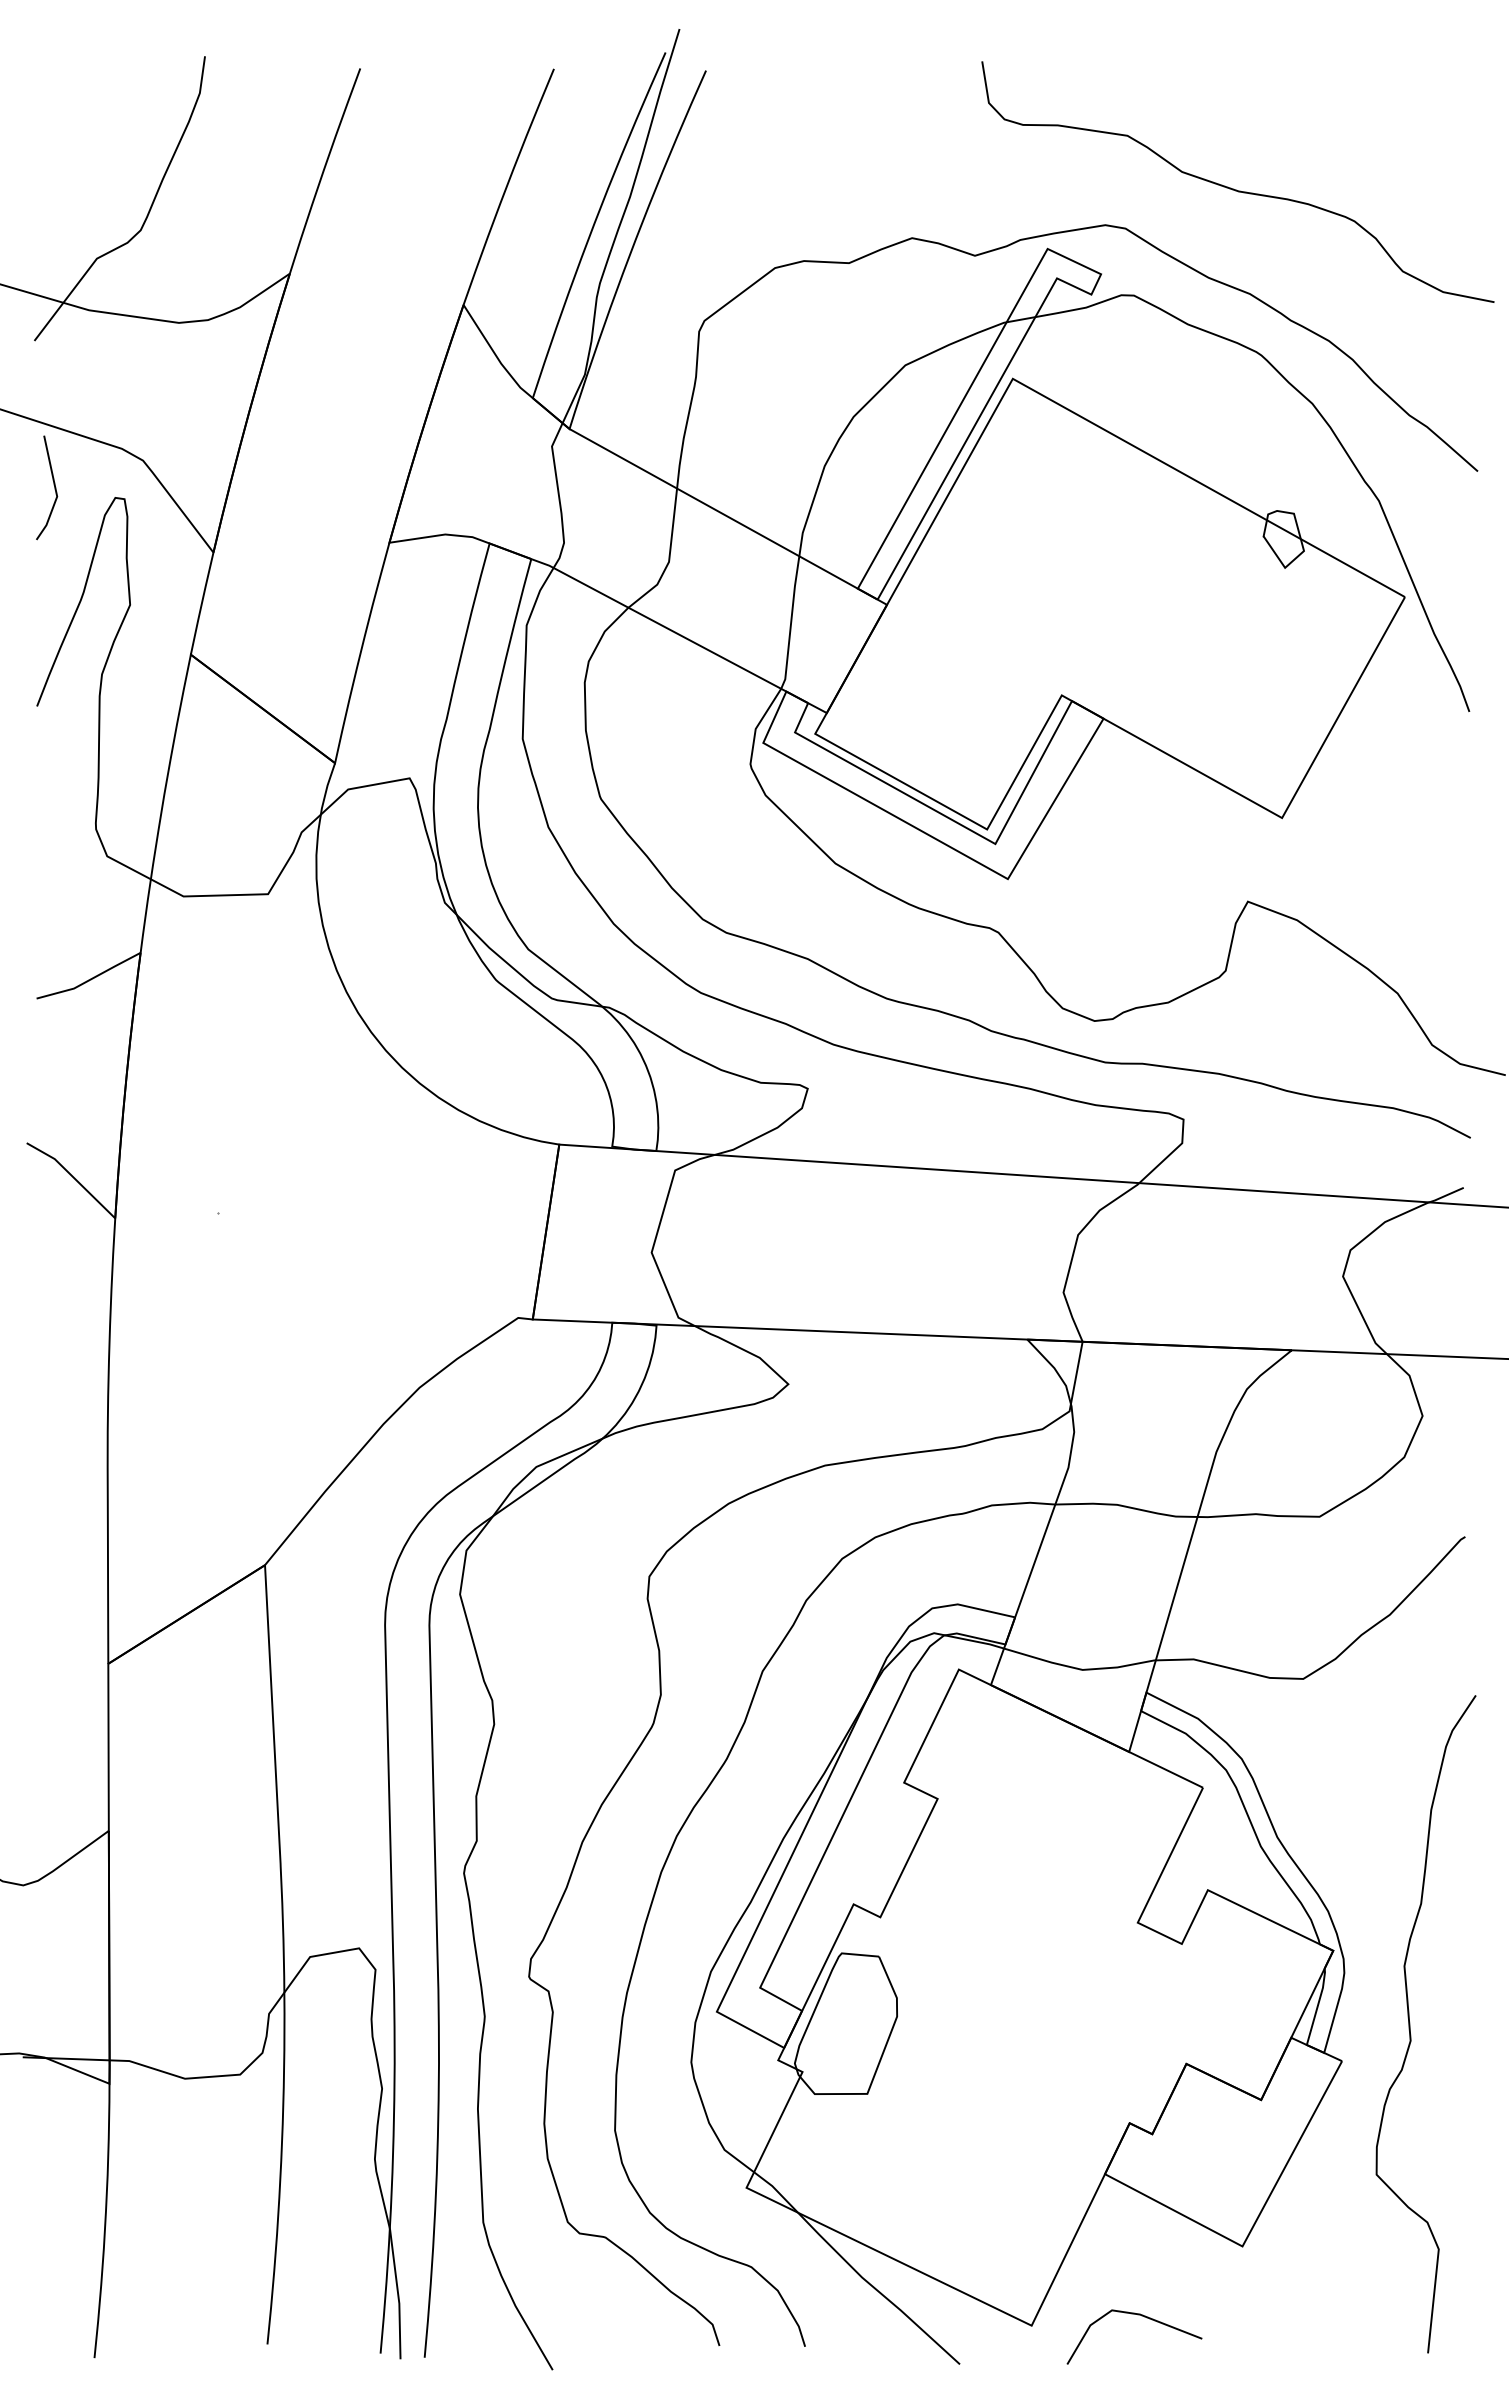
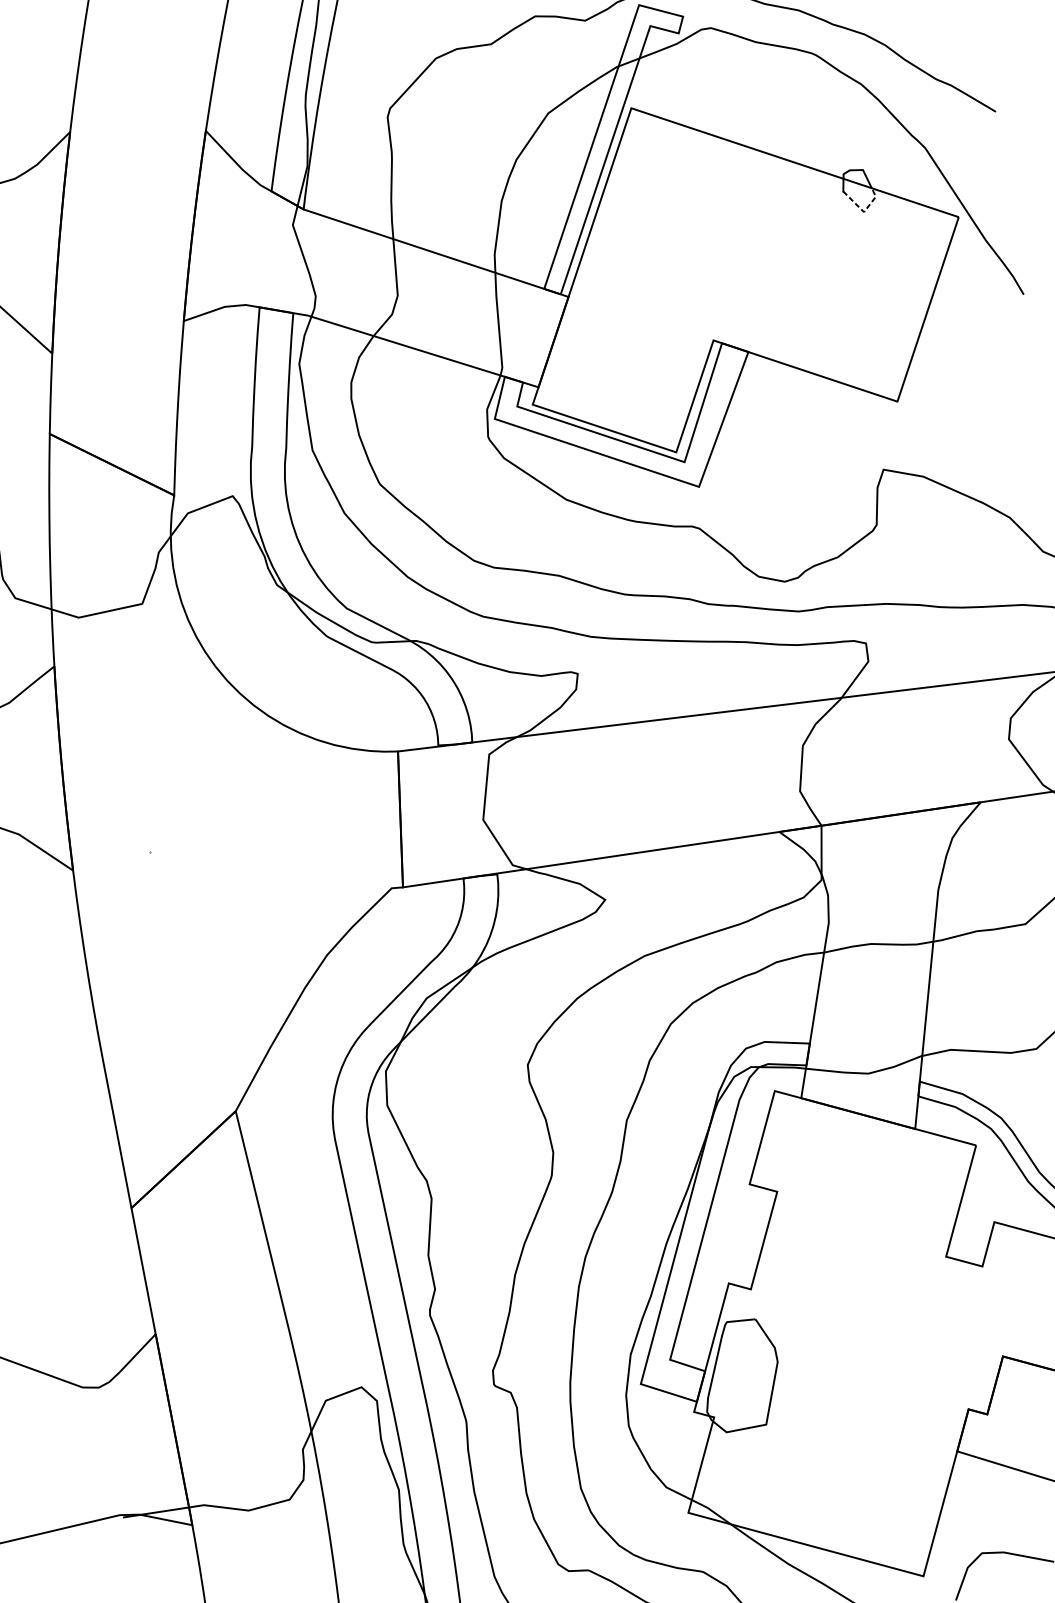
line: (1285, 567) -> (864, 211), solid -> dashed

